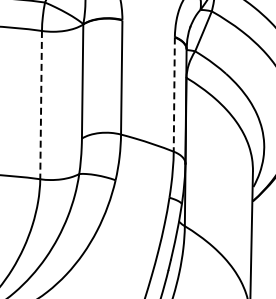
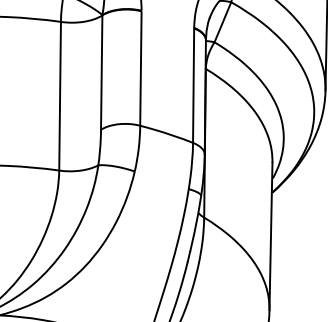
line: (174, 95) -> (193, 86), dashed -> solid
line: (41, 105) -> (60, 96), dashed -> solid

